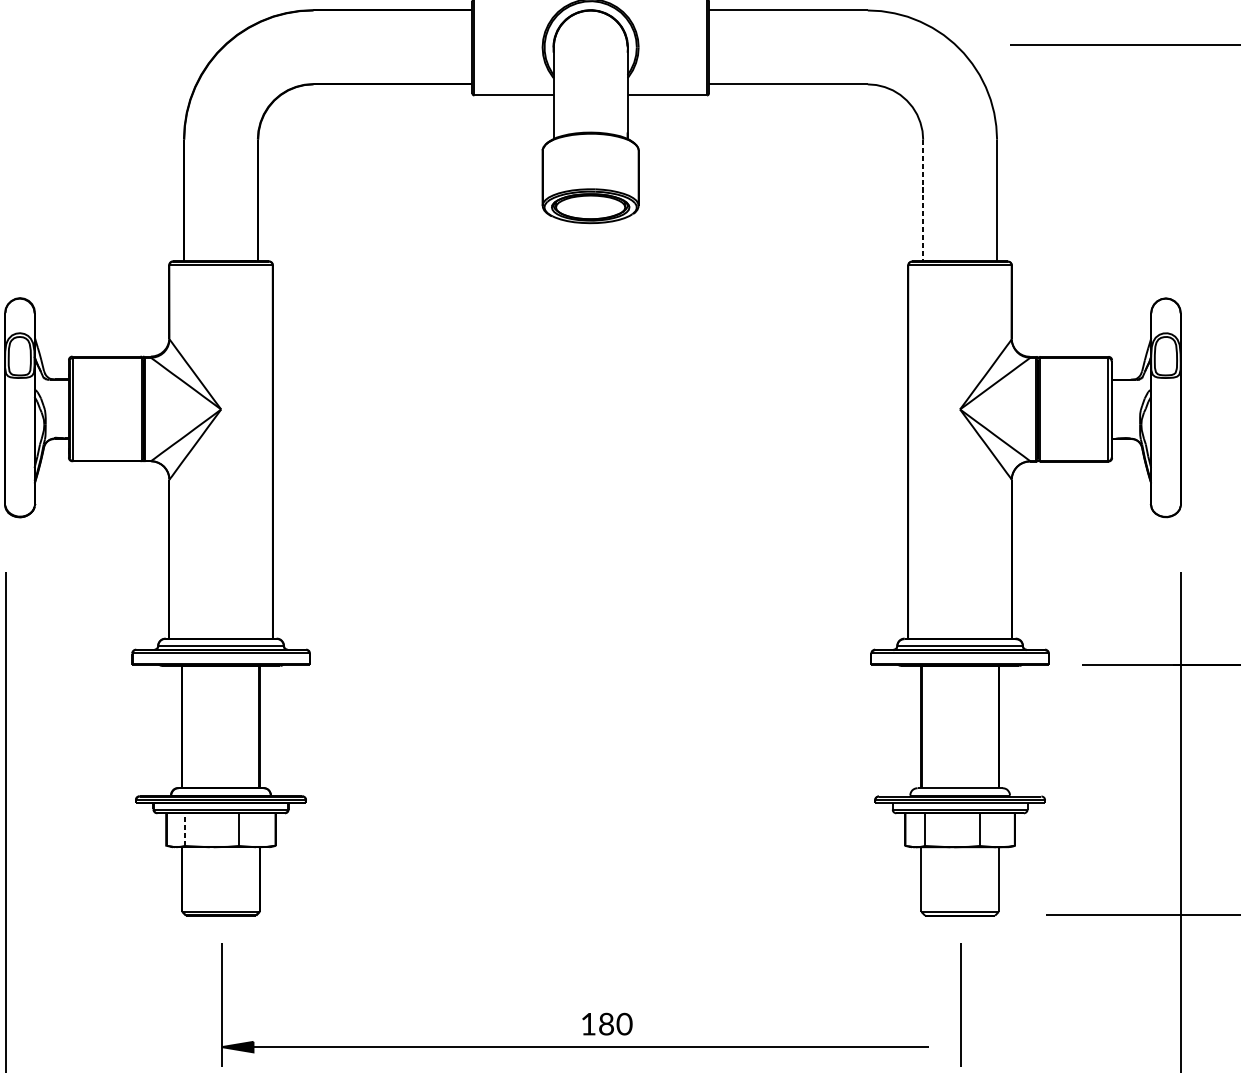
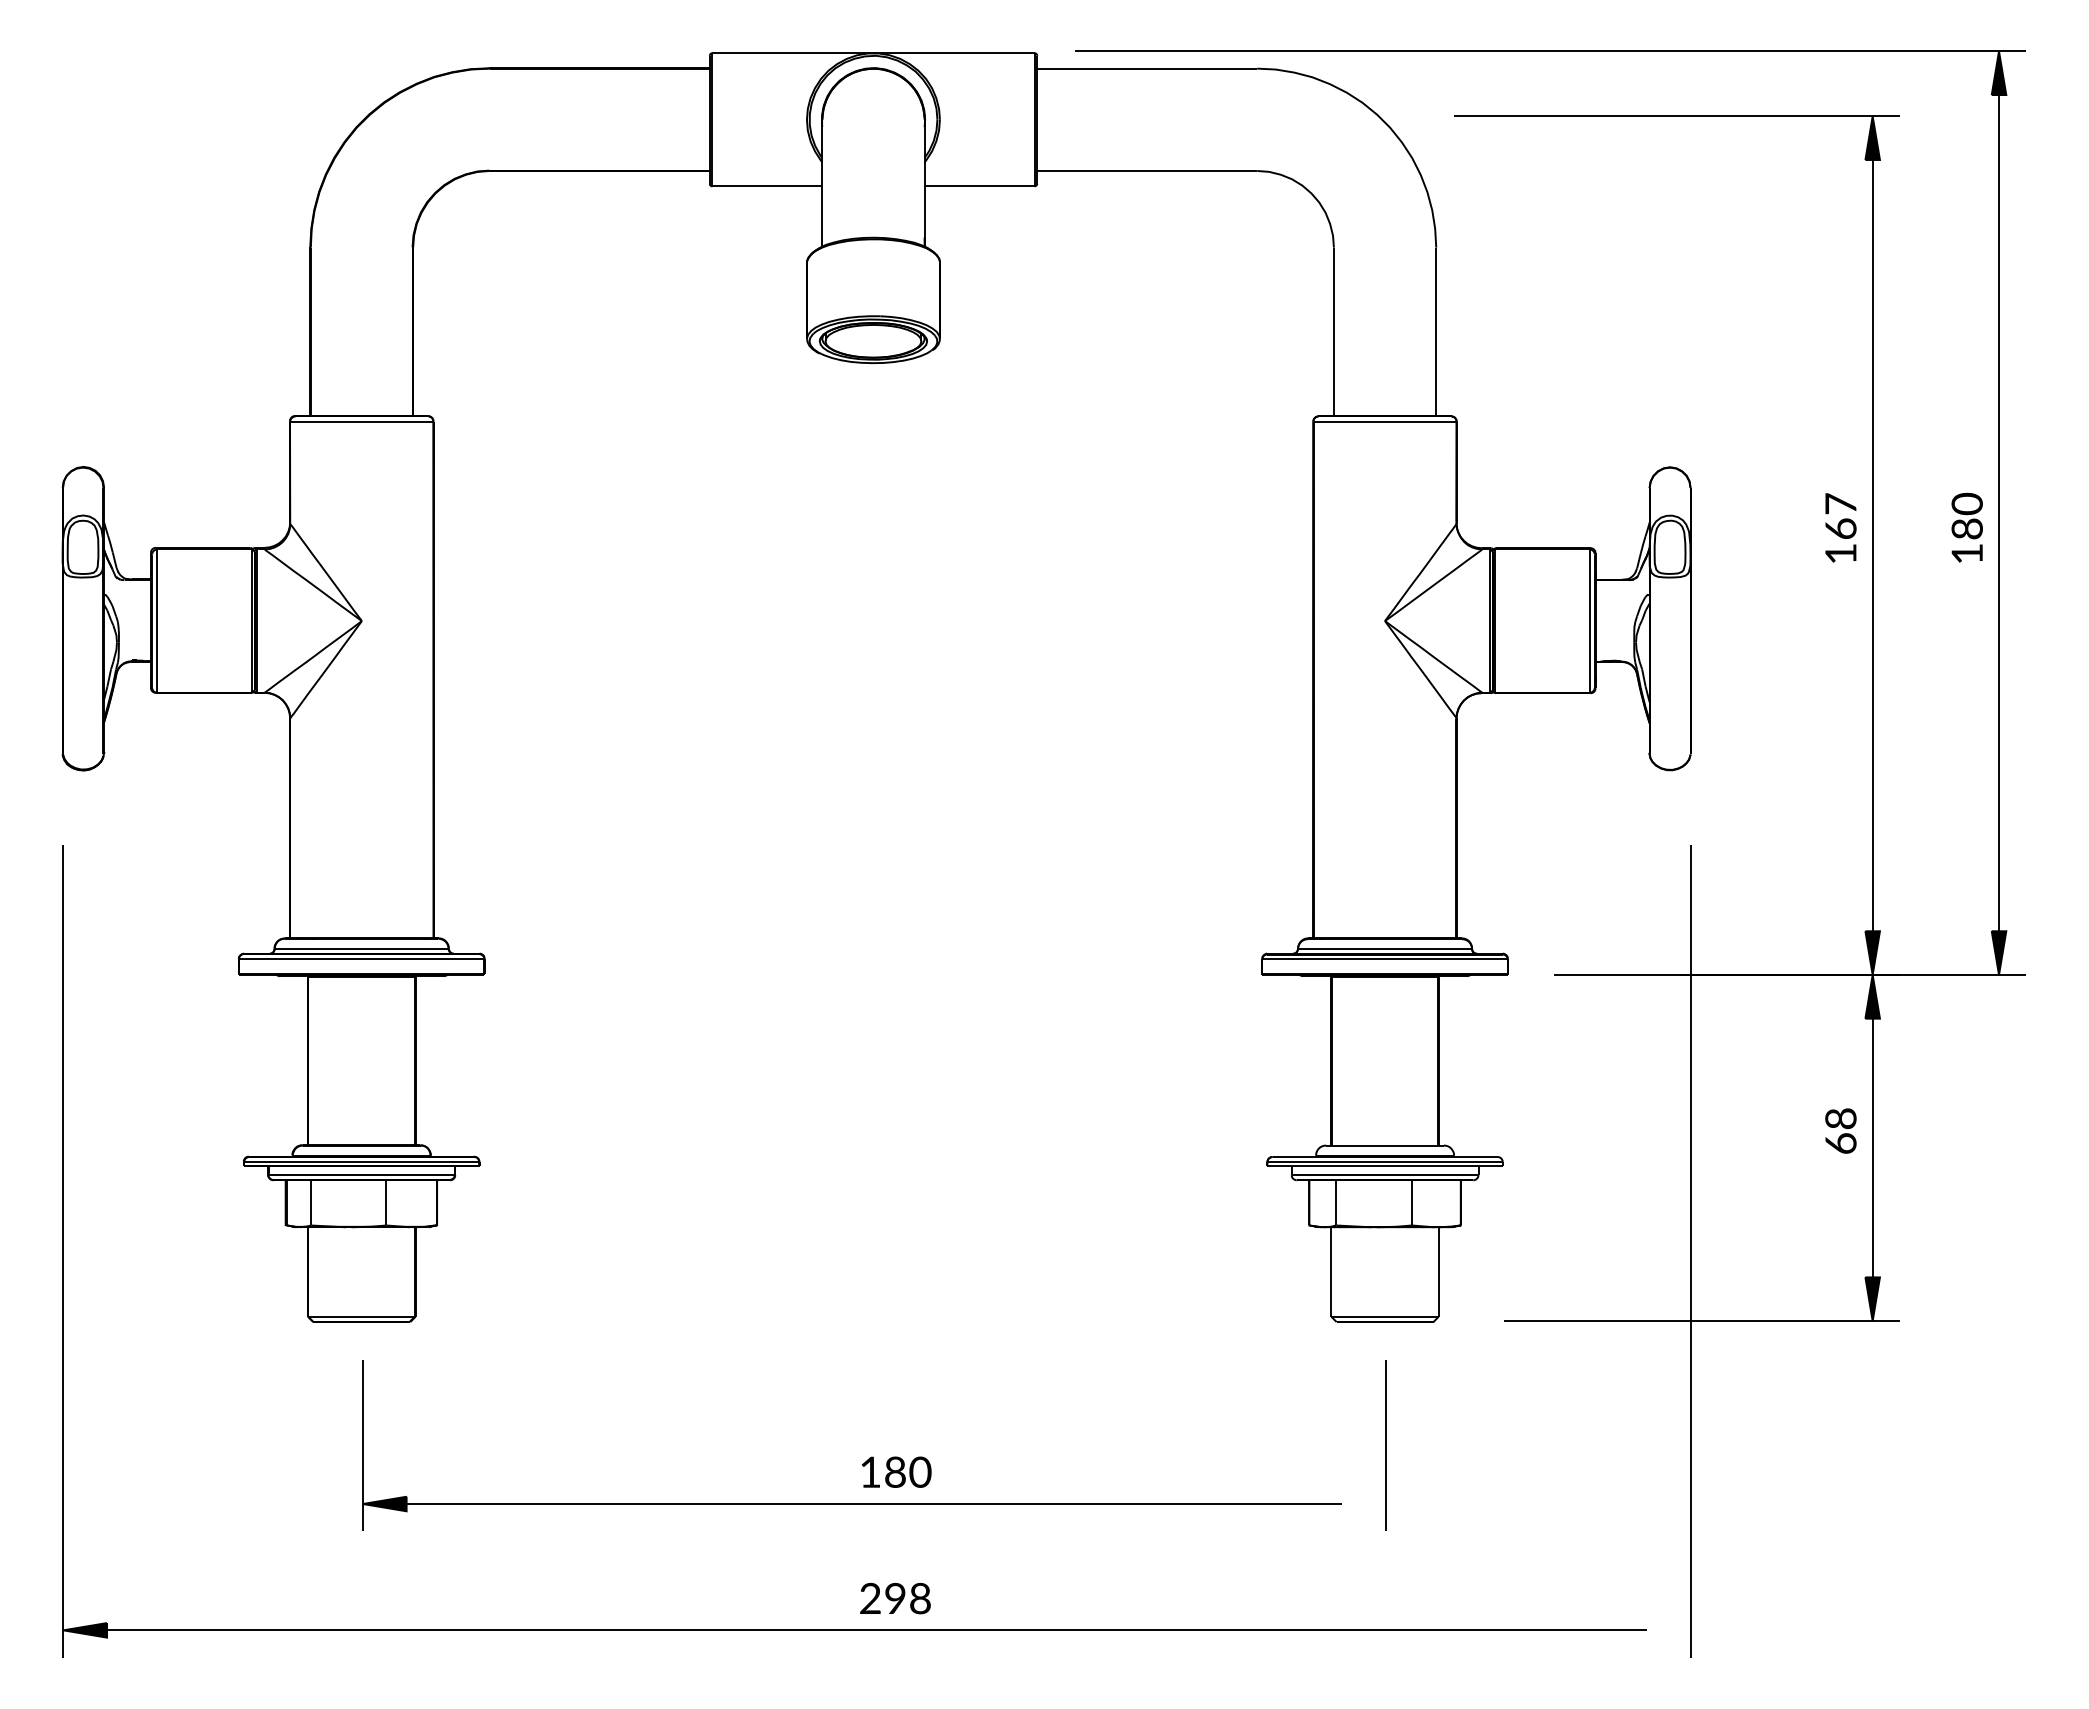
line: (922, 201) -> (1333, 332), dashed -> solid
line: (184, 829) -> (311, 1202), dashed -> solid

